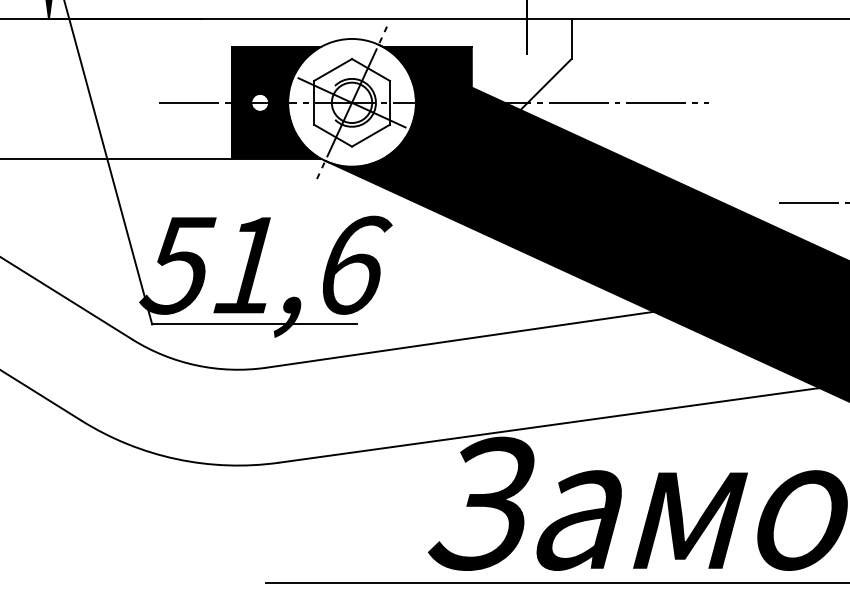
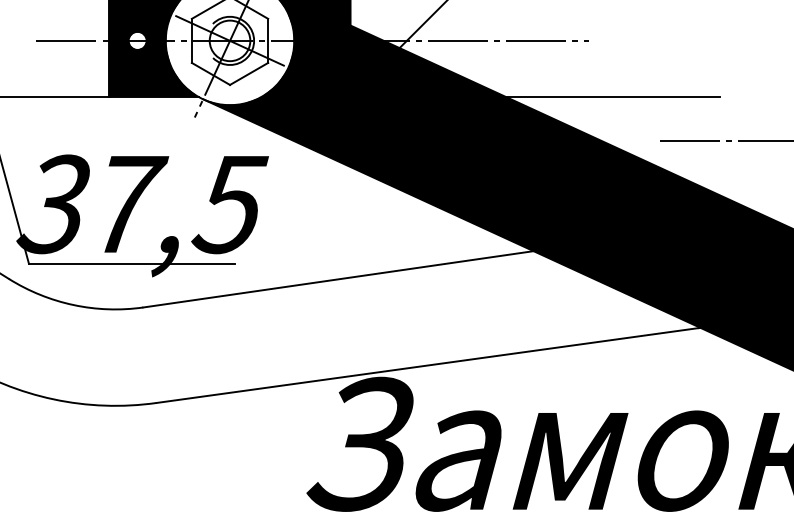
line: (732, 158) -> (612, 96), added
text: (265, 264) -> (142, 203), 51,6 -> 37,5

